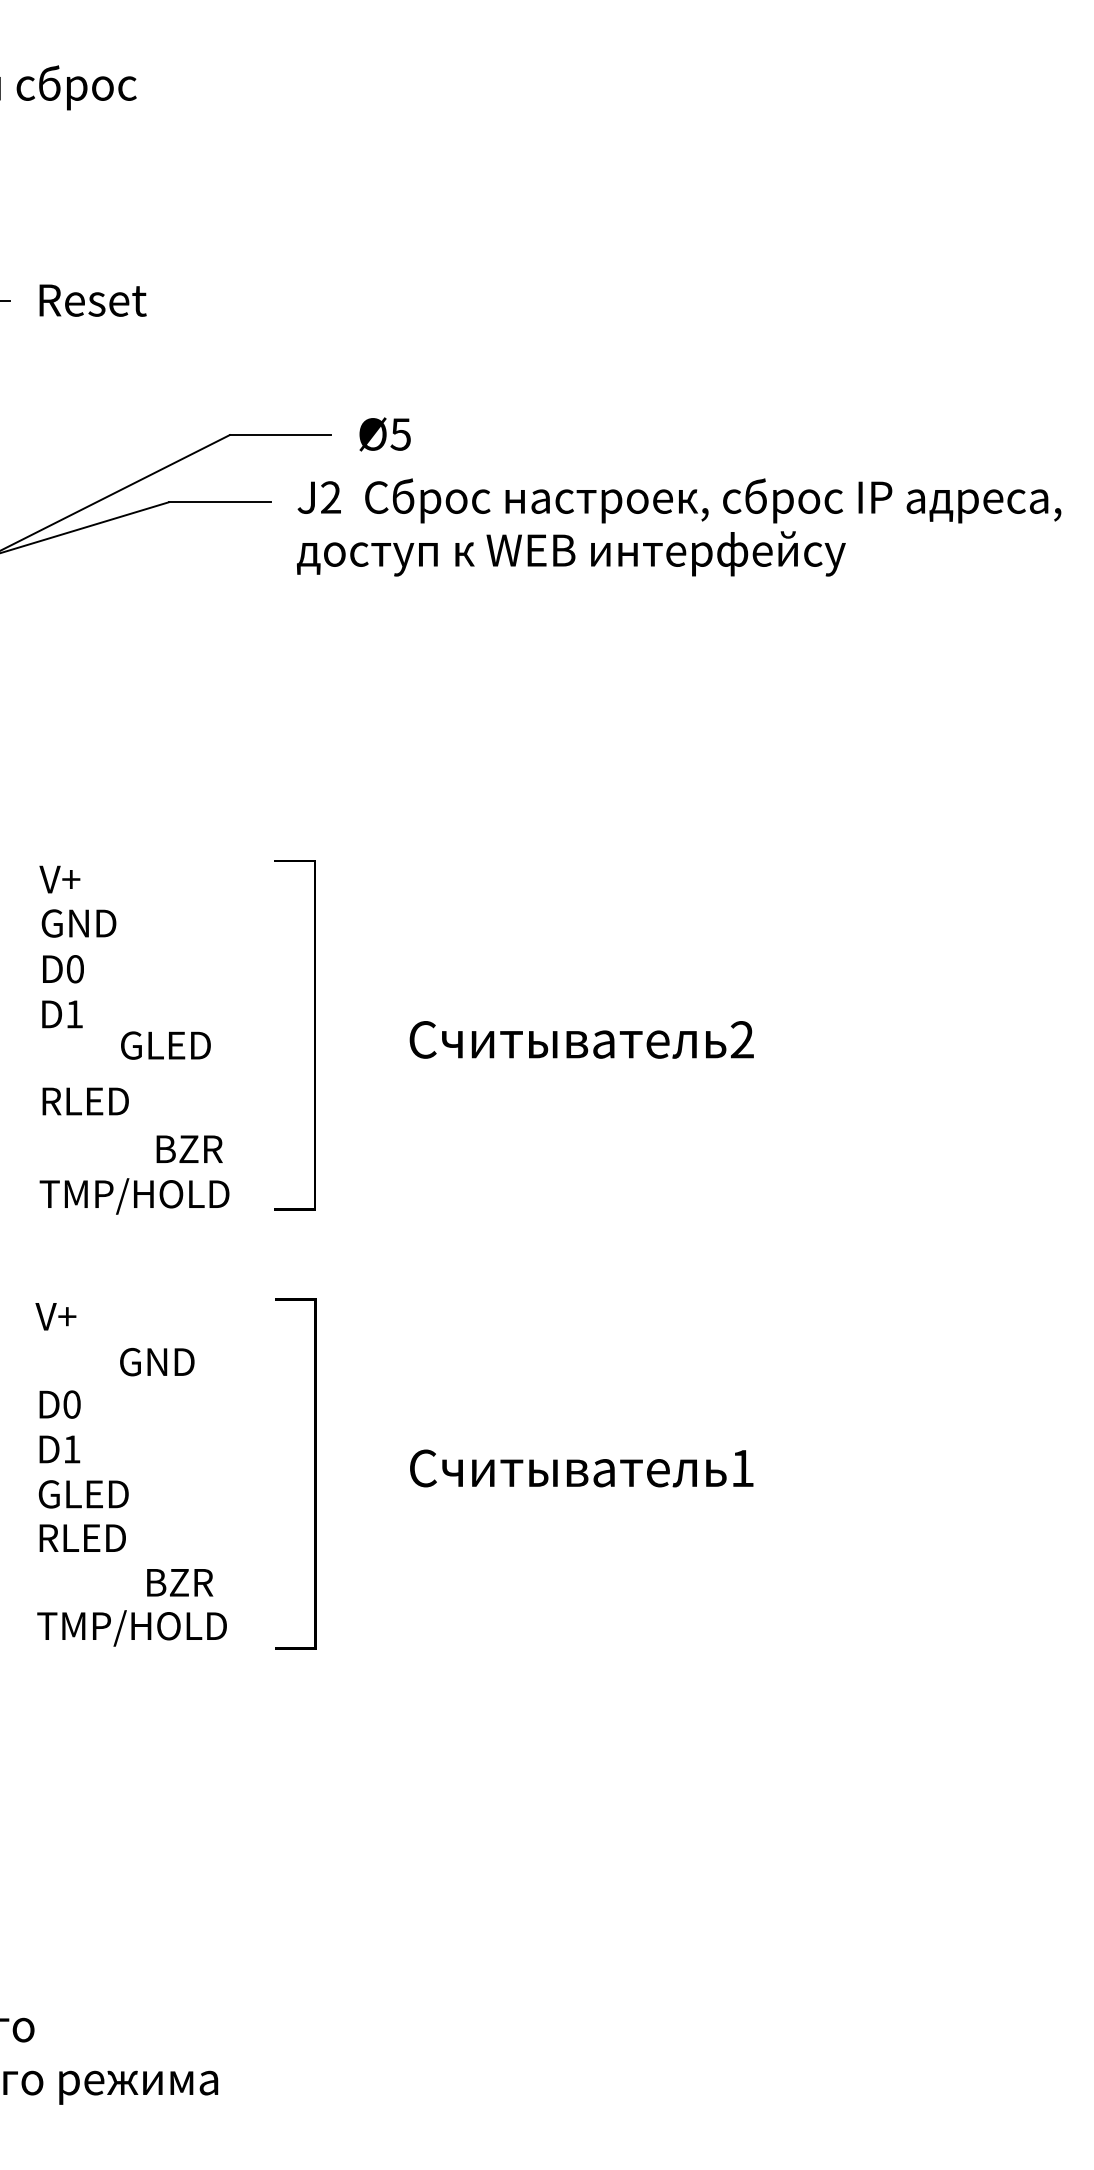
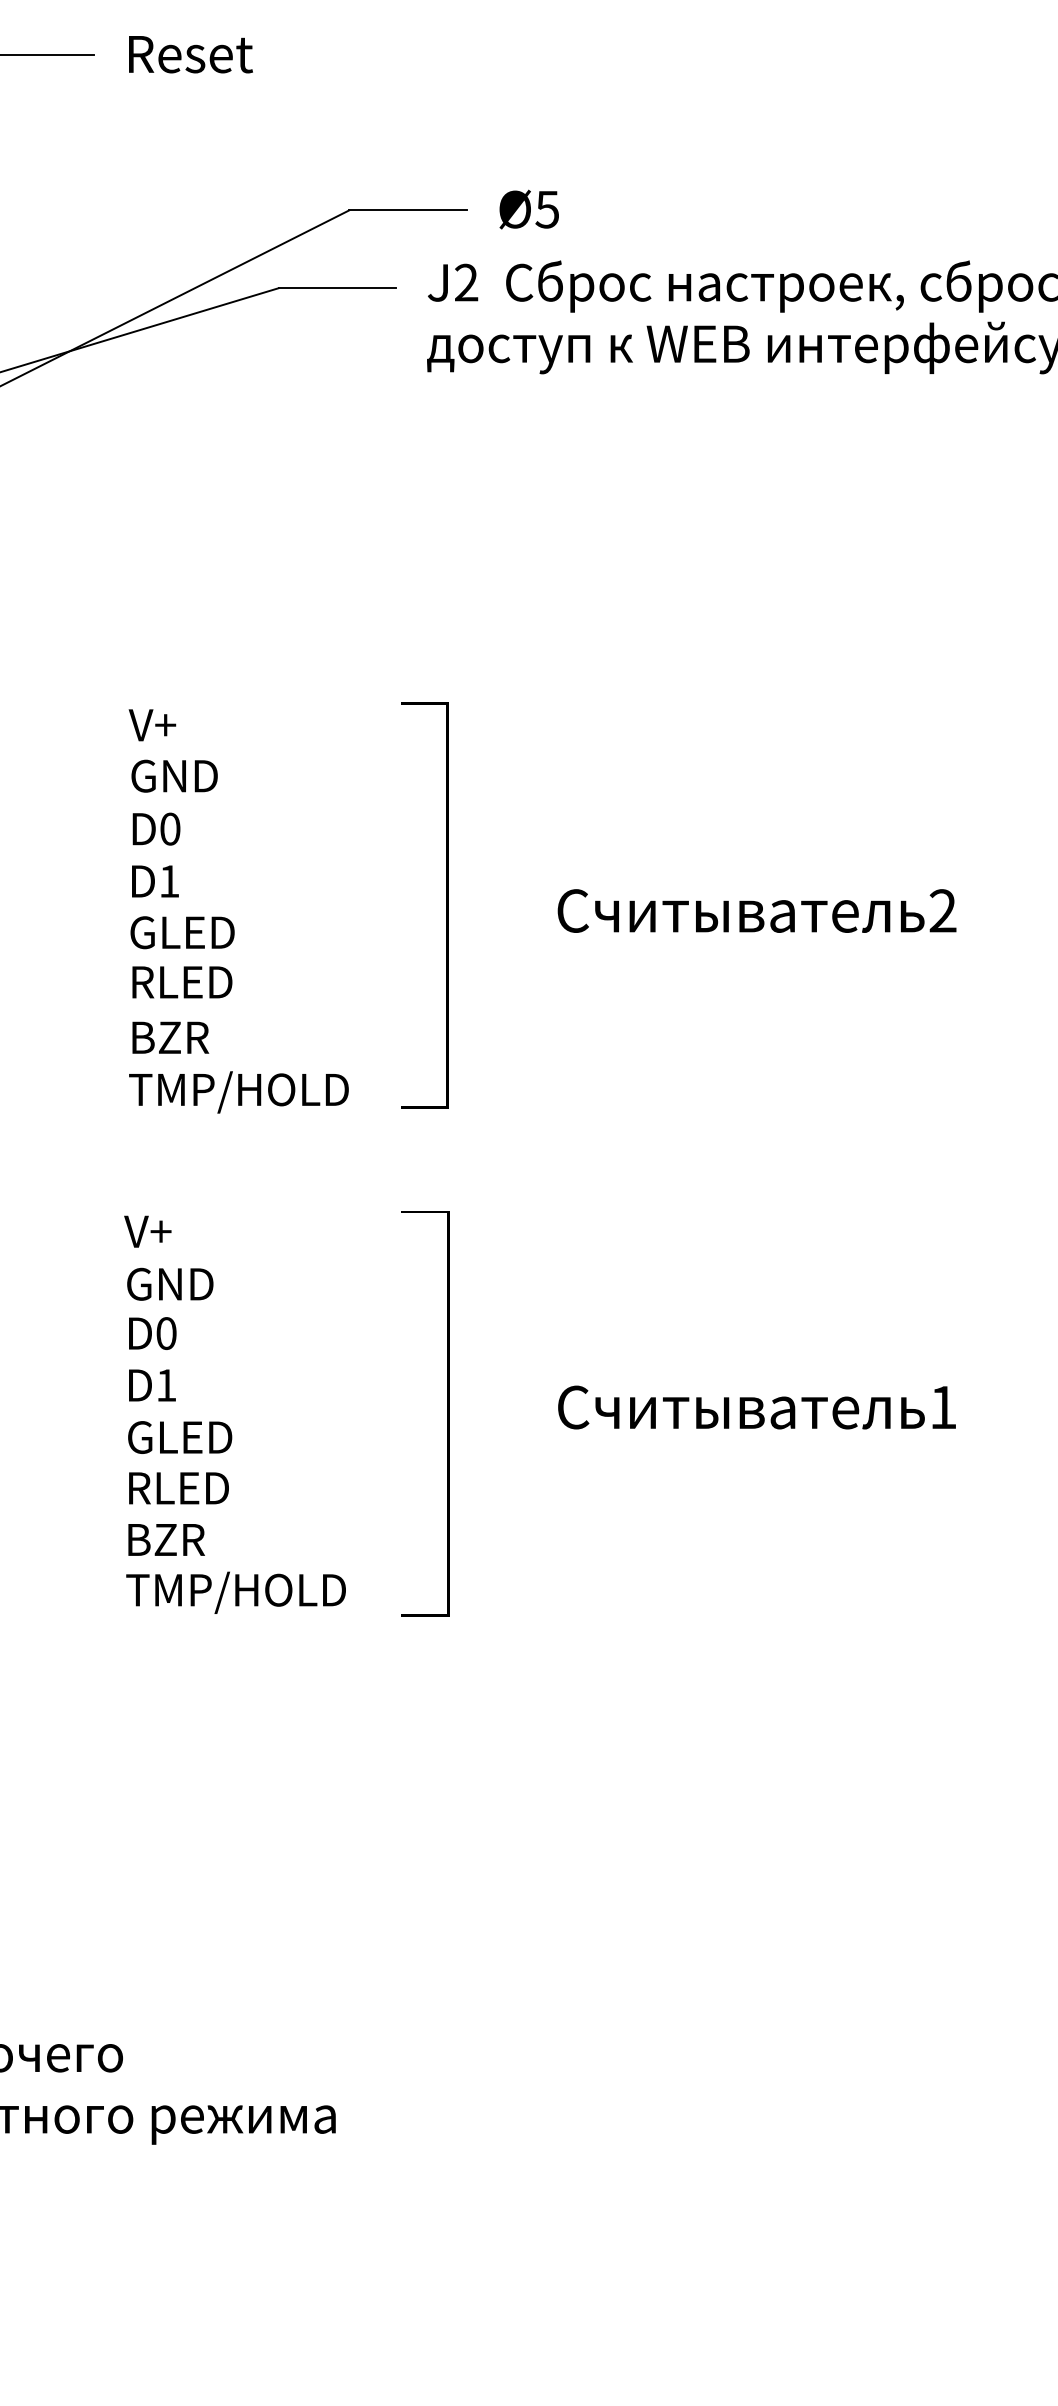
text: (165, 1045) -> (182, 932), moved
text: (189, 1148) -> (170, 1036), moved
text: (157, 1362) -> (170, 1284), moved
text: (180, 1582) -> (167, 1539), moved

